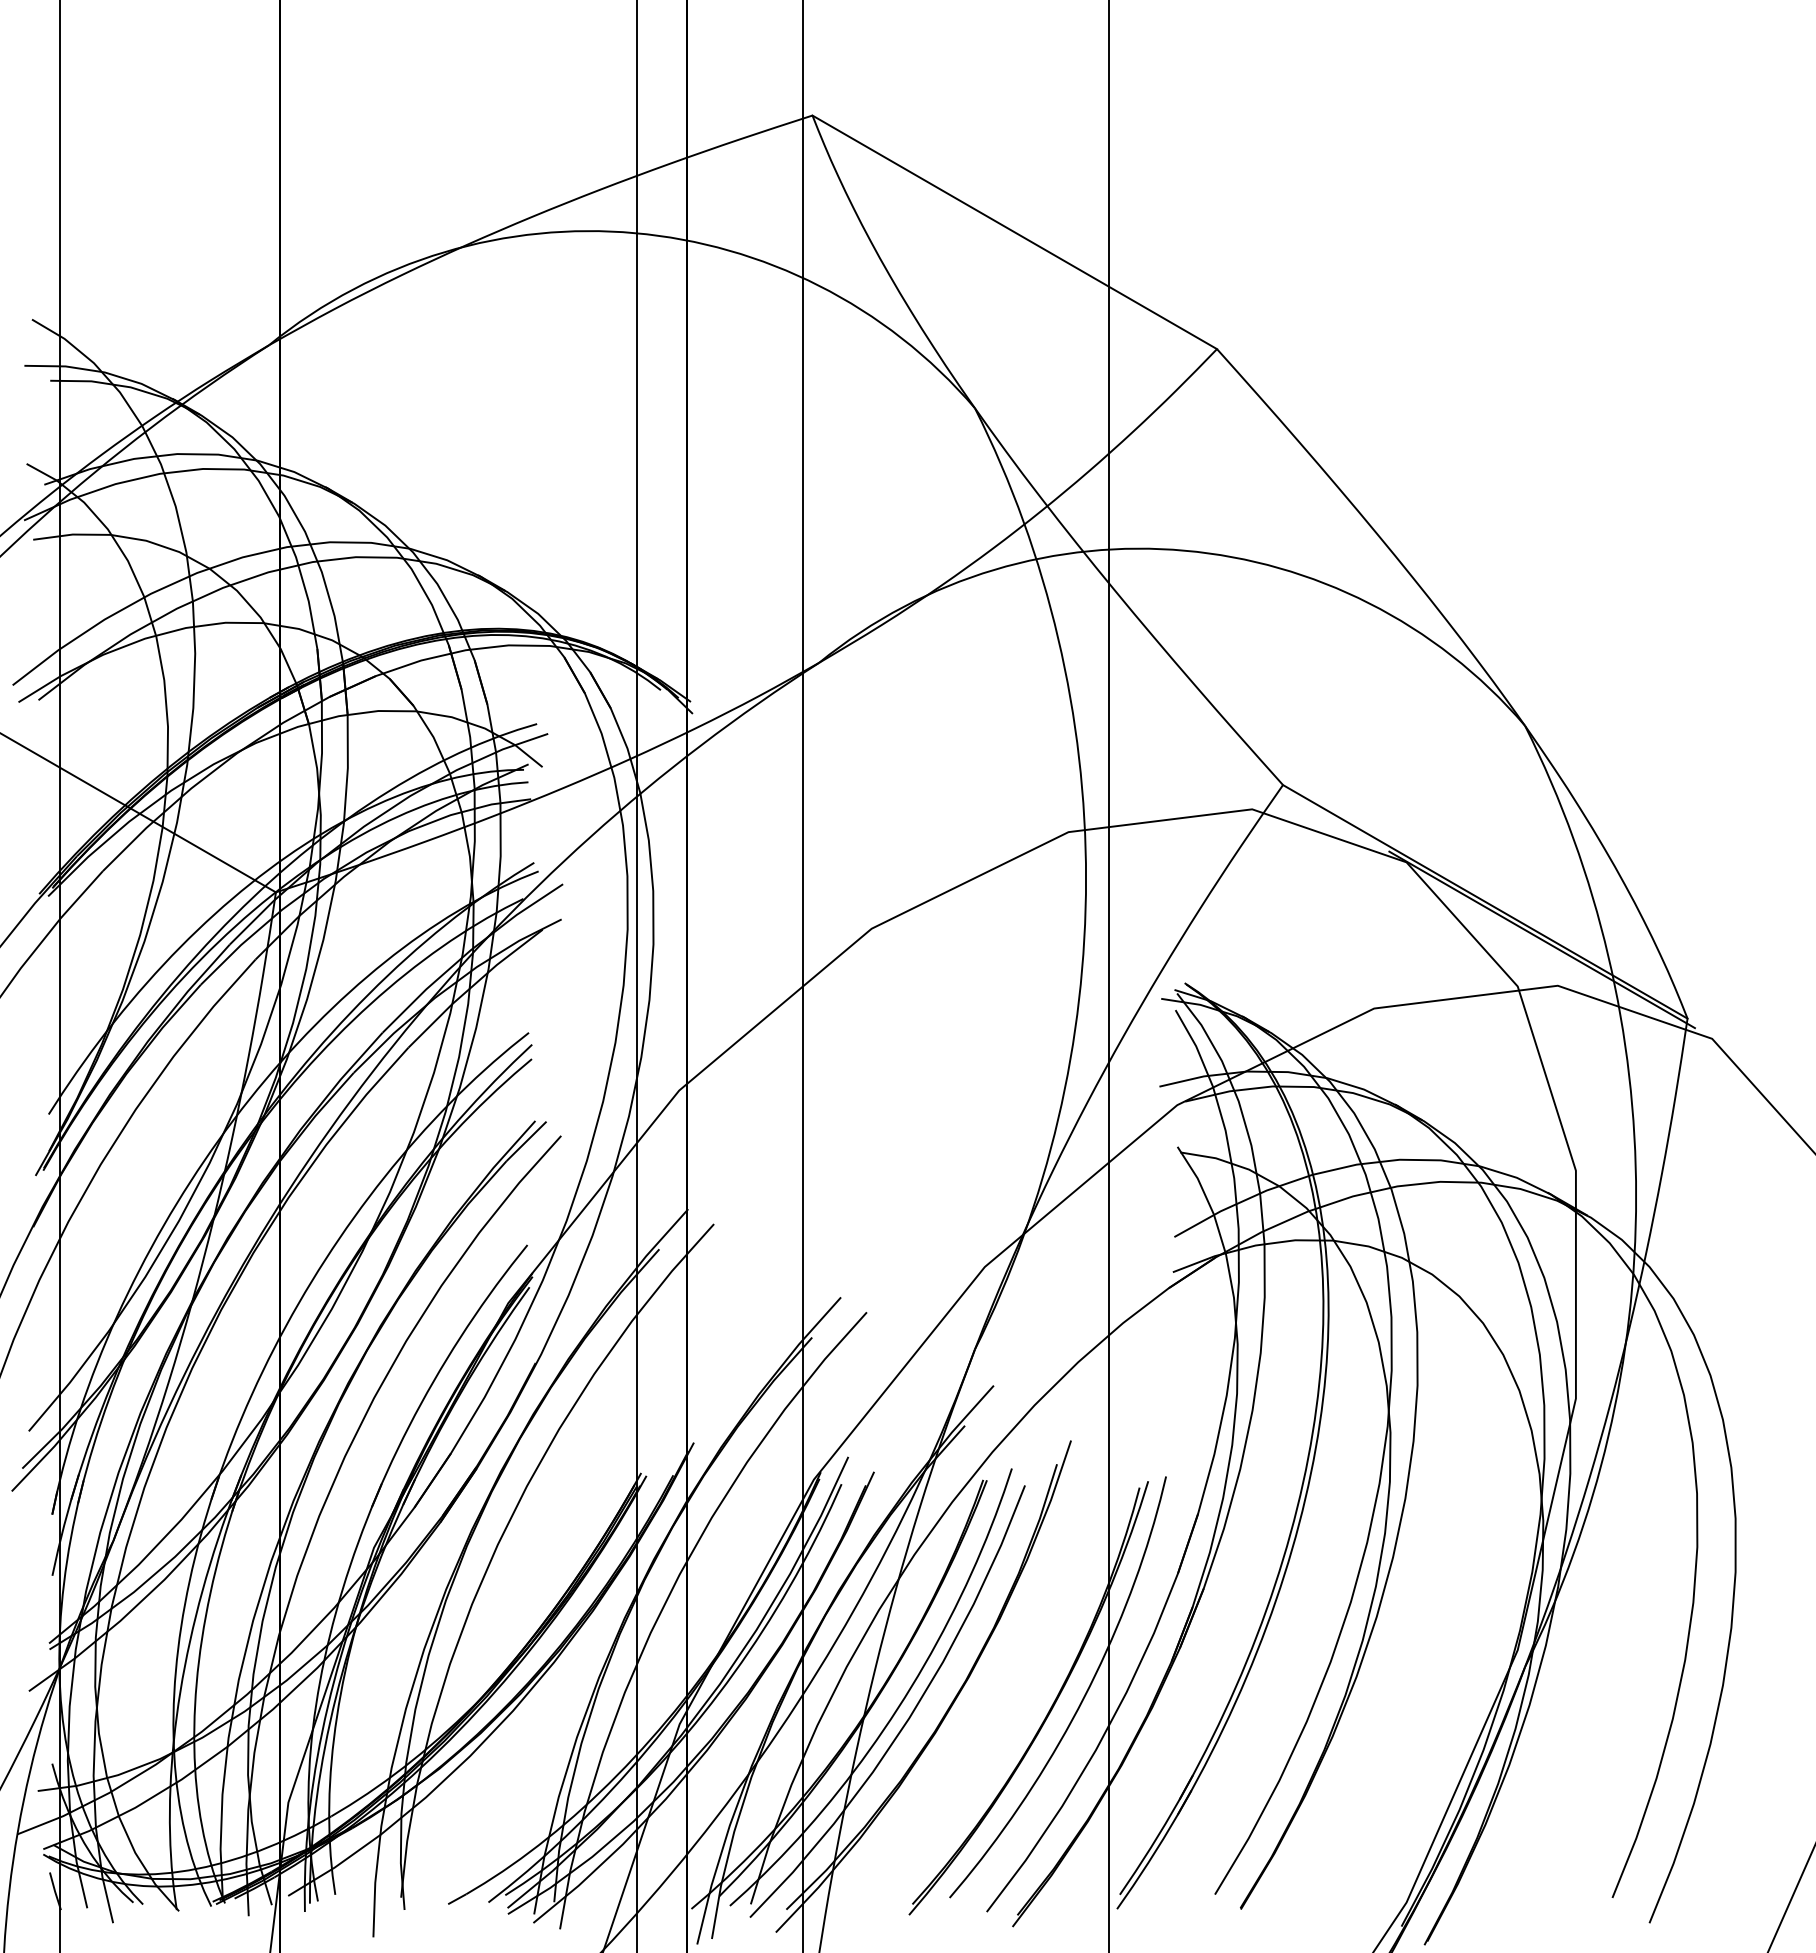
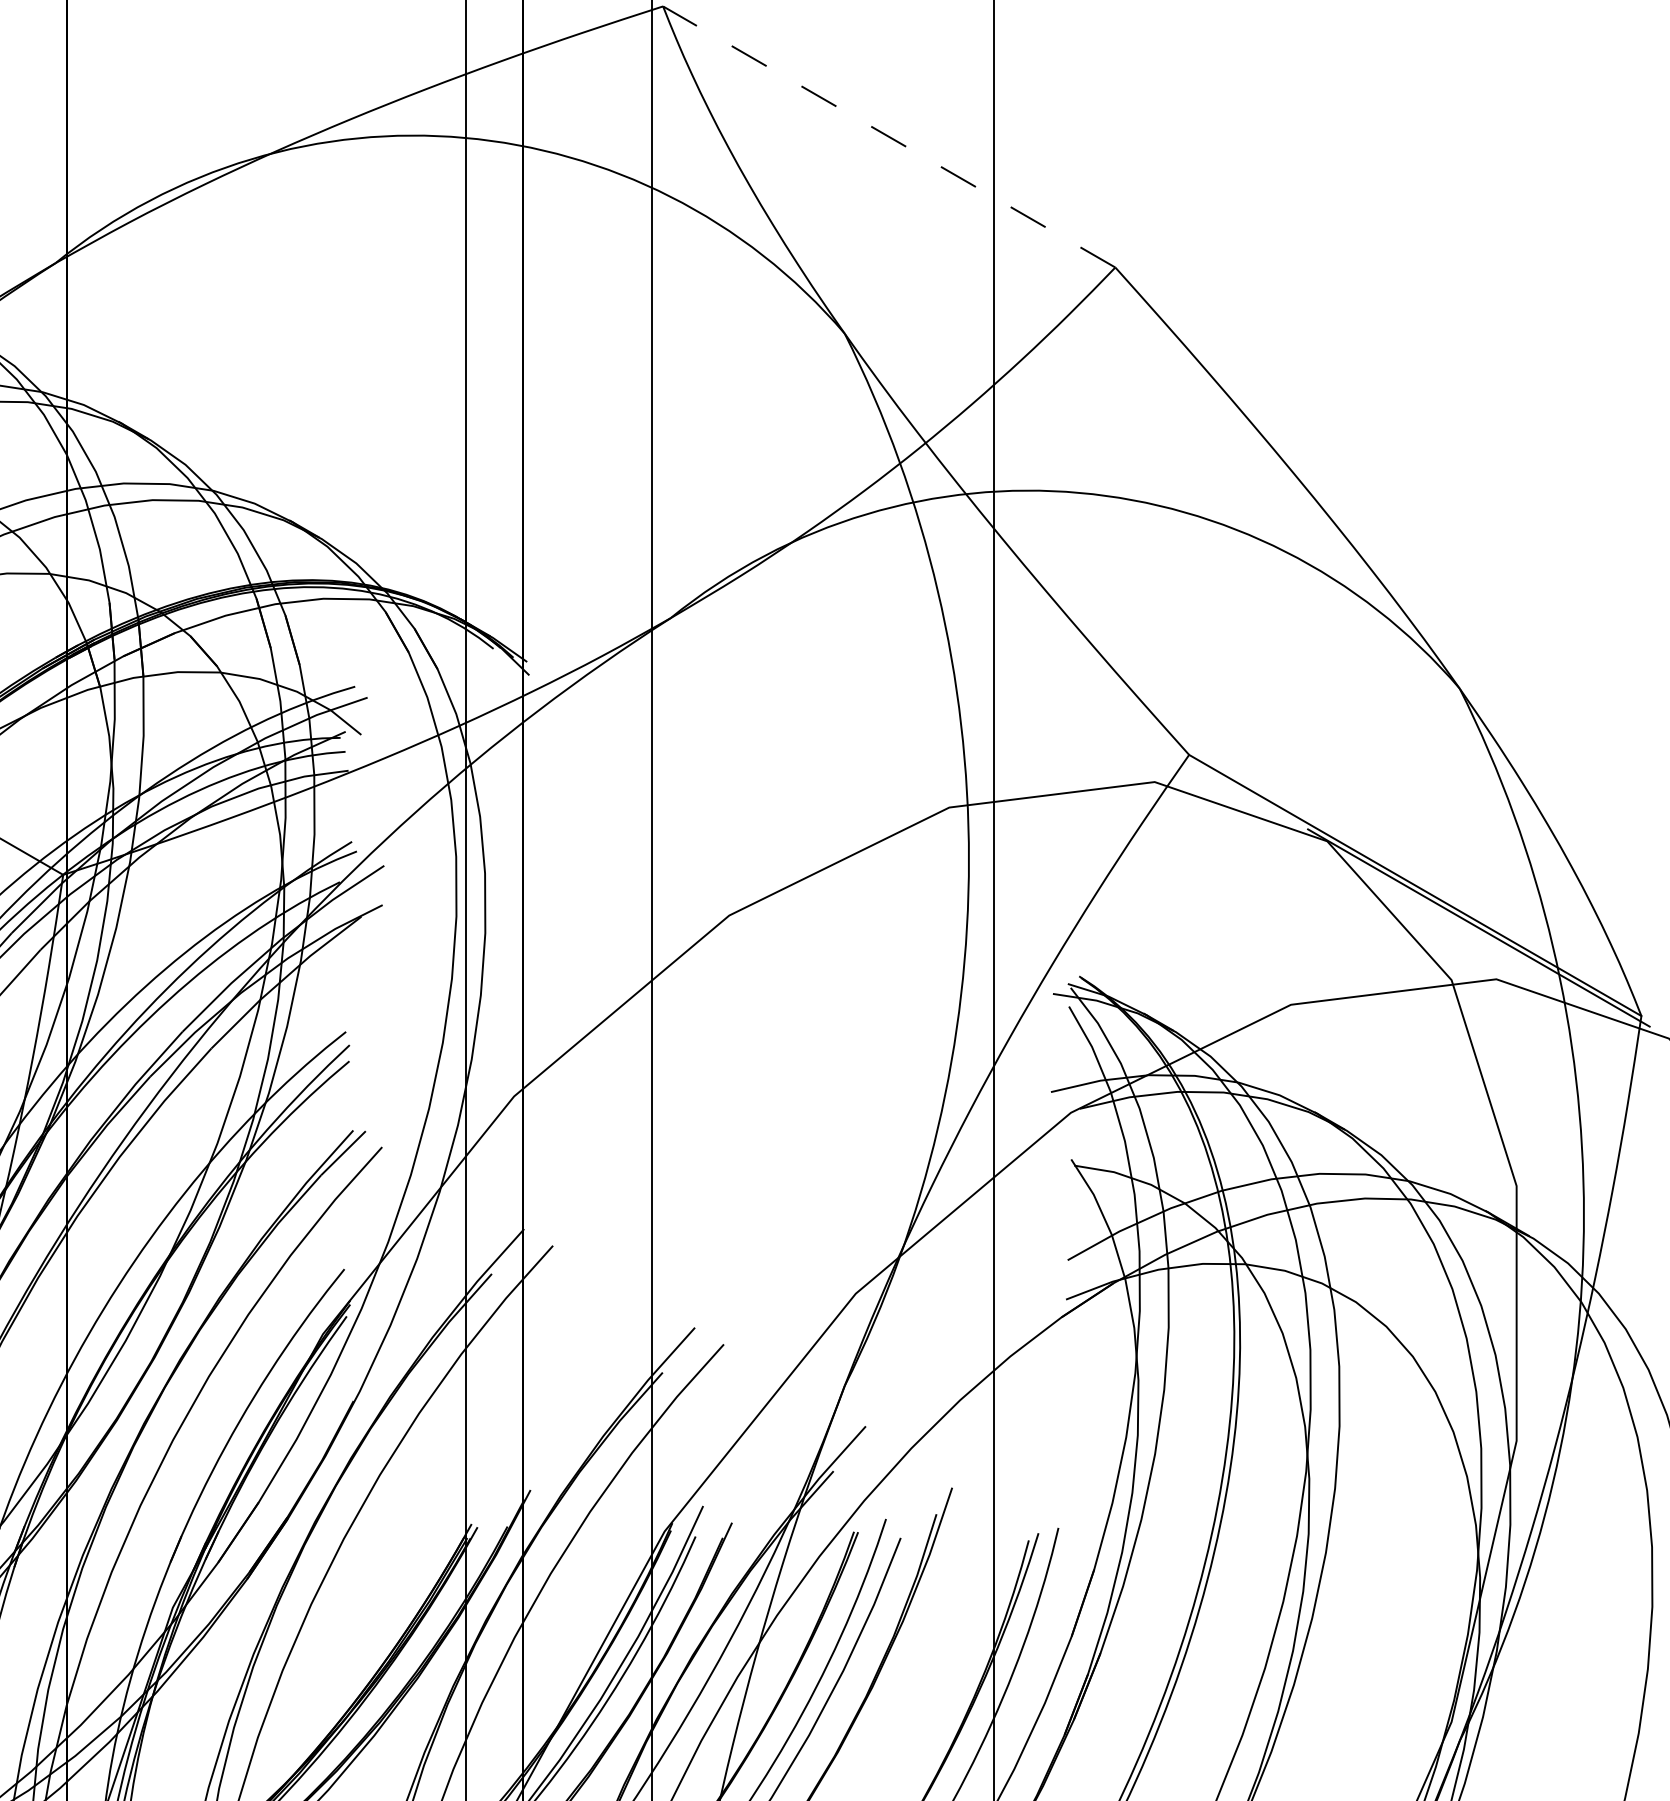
line: (1014, 232) -> (888, 137), solid -> dashed

